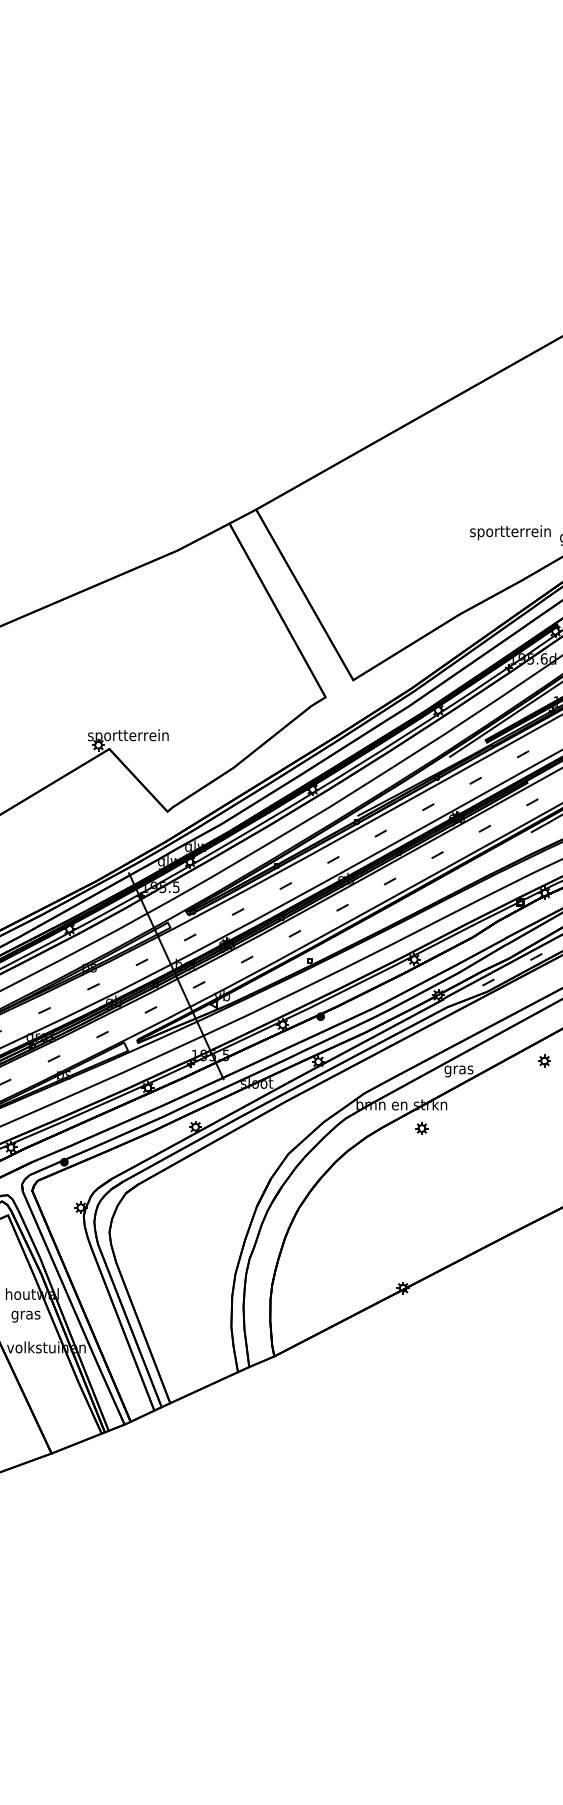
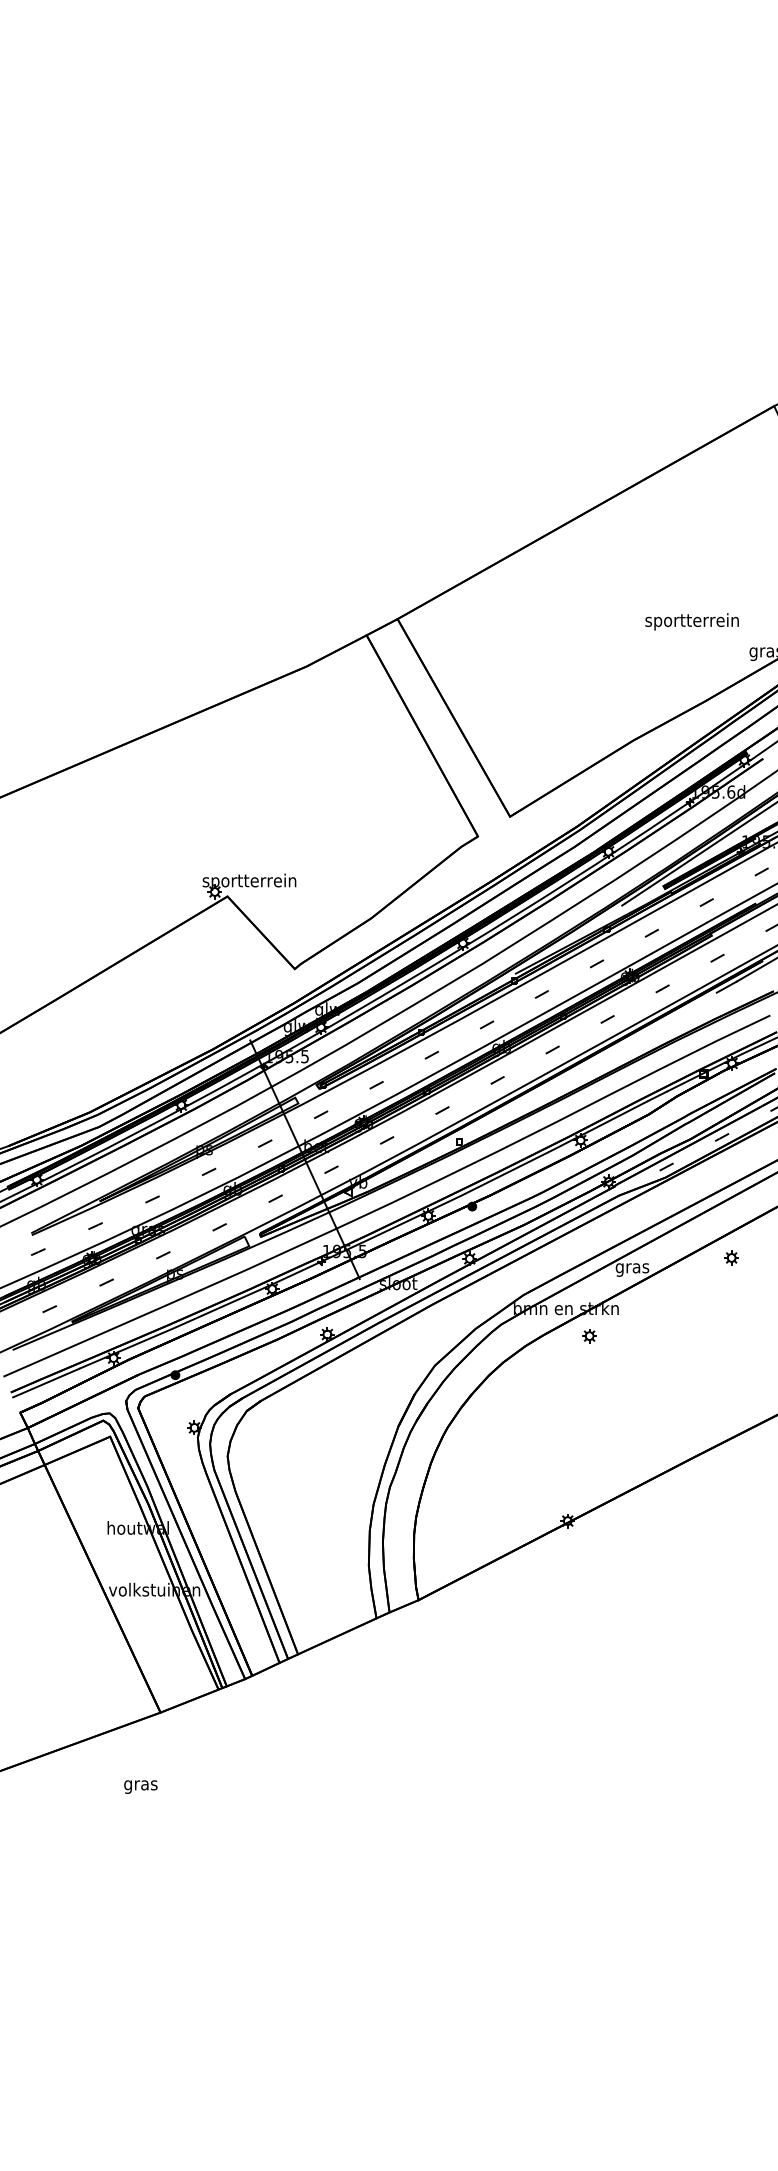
text: (509, 532) -> (691, 621), moved
text: (25, 1316) -> (140, 1786), moved

